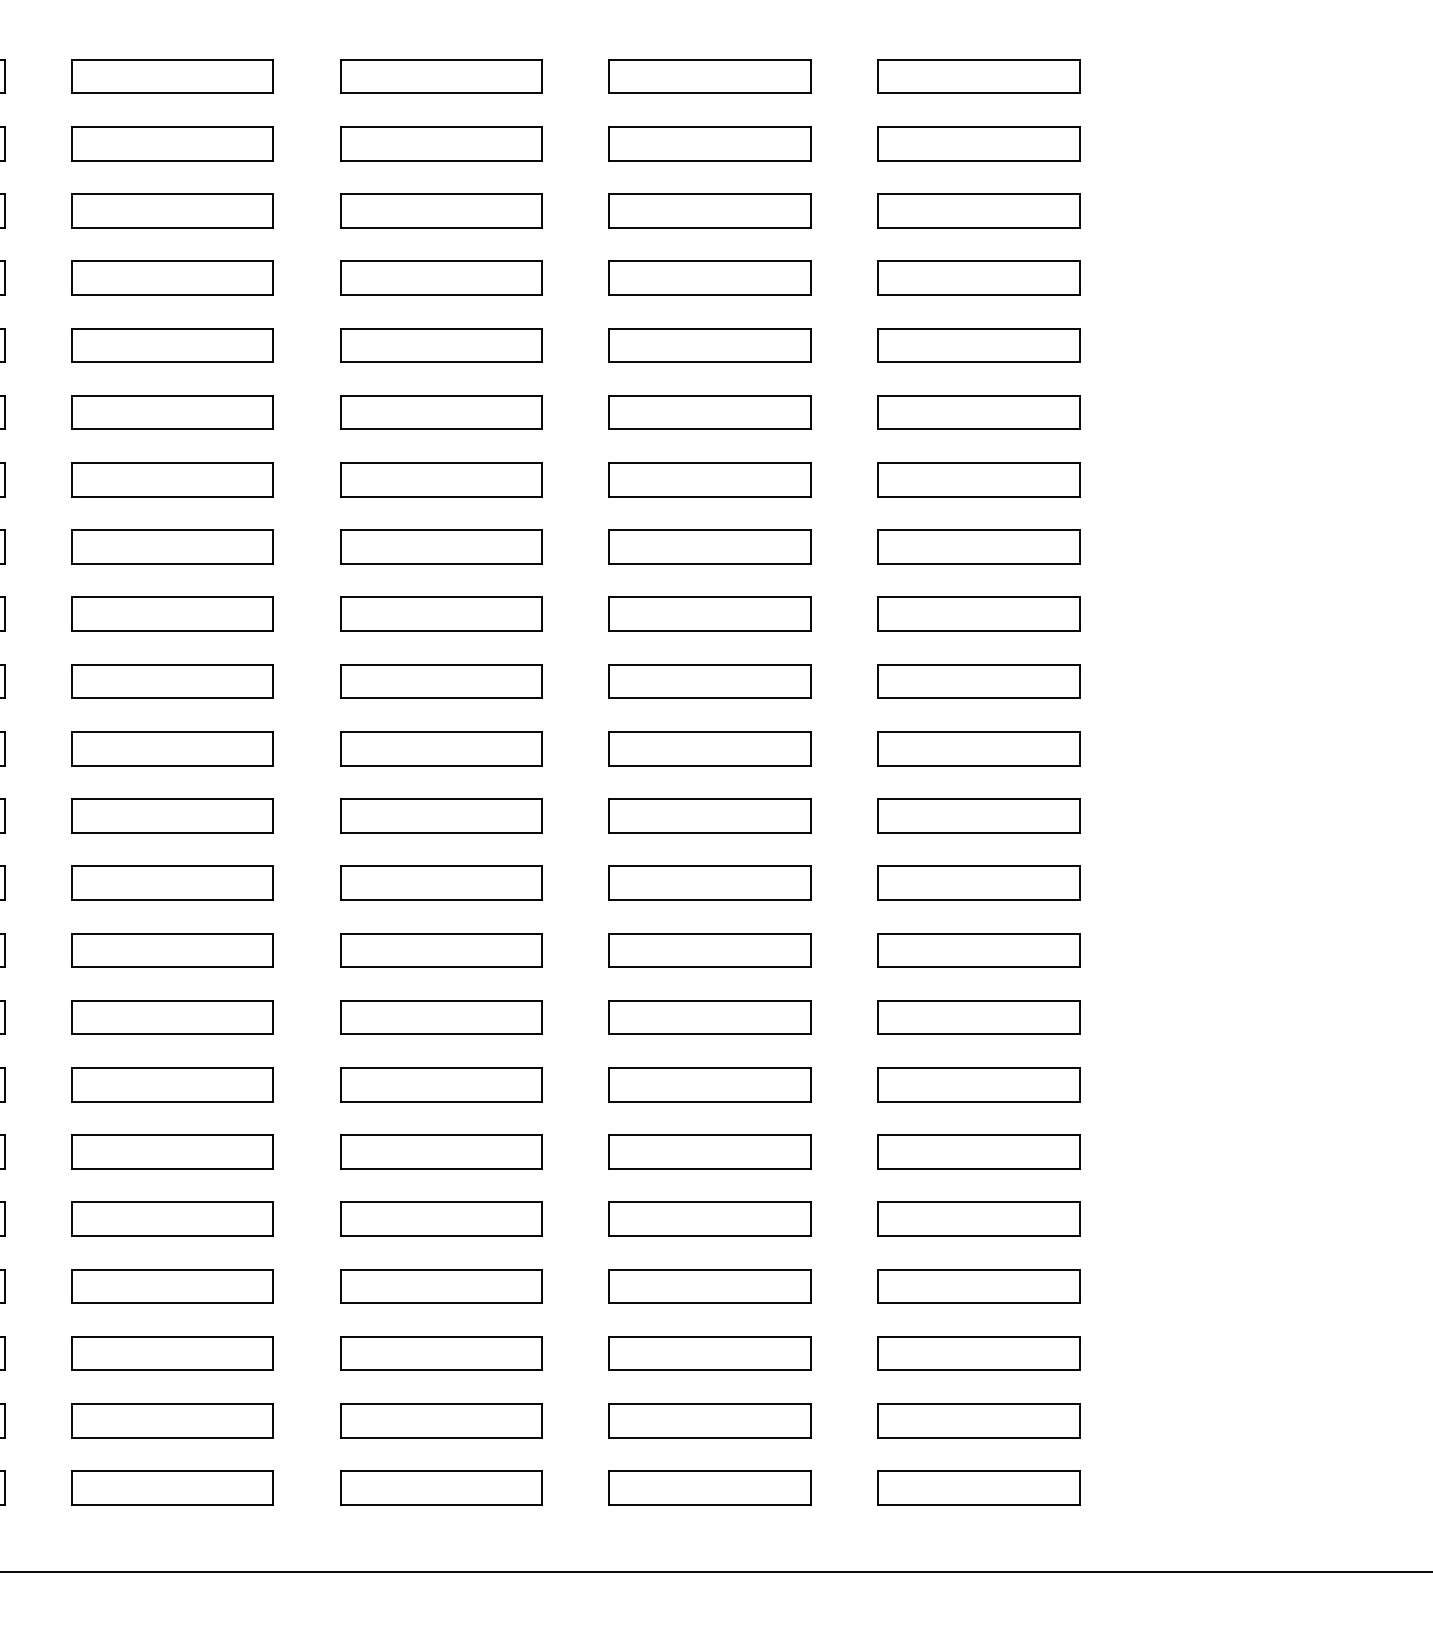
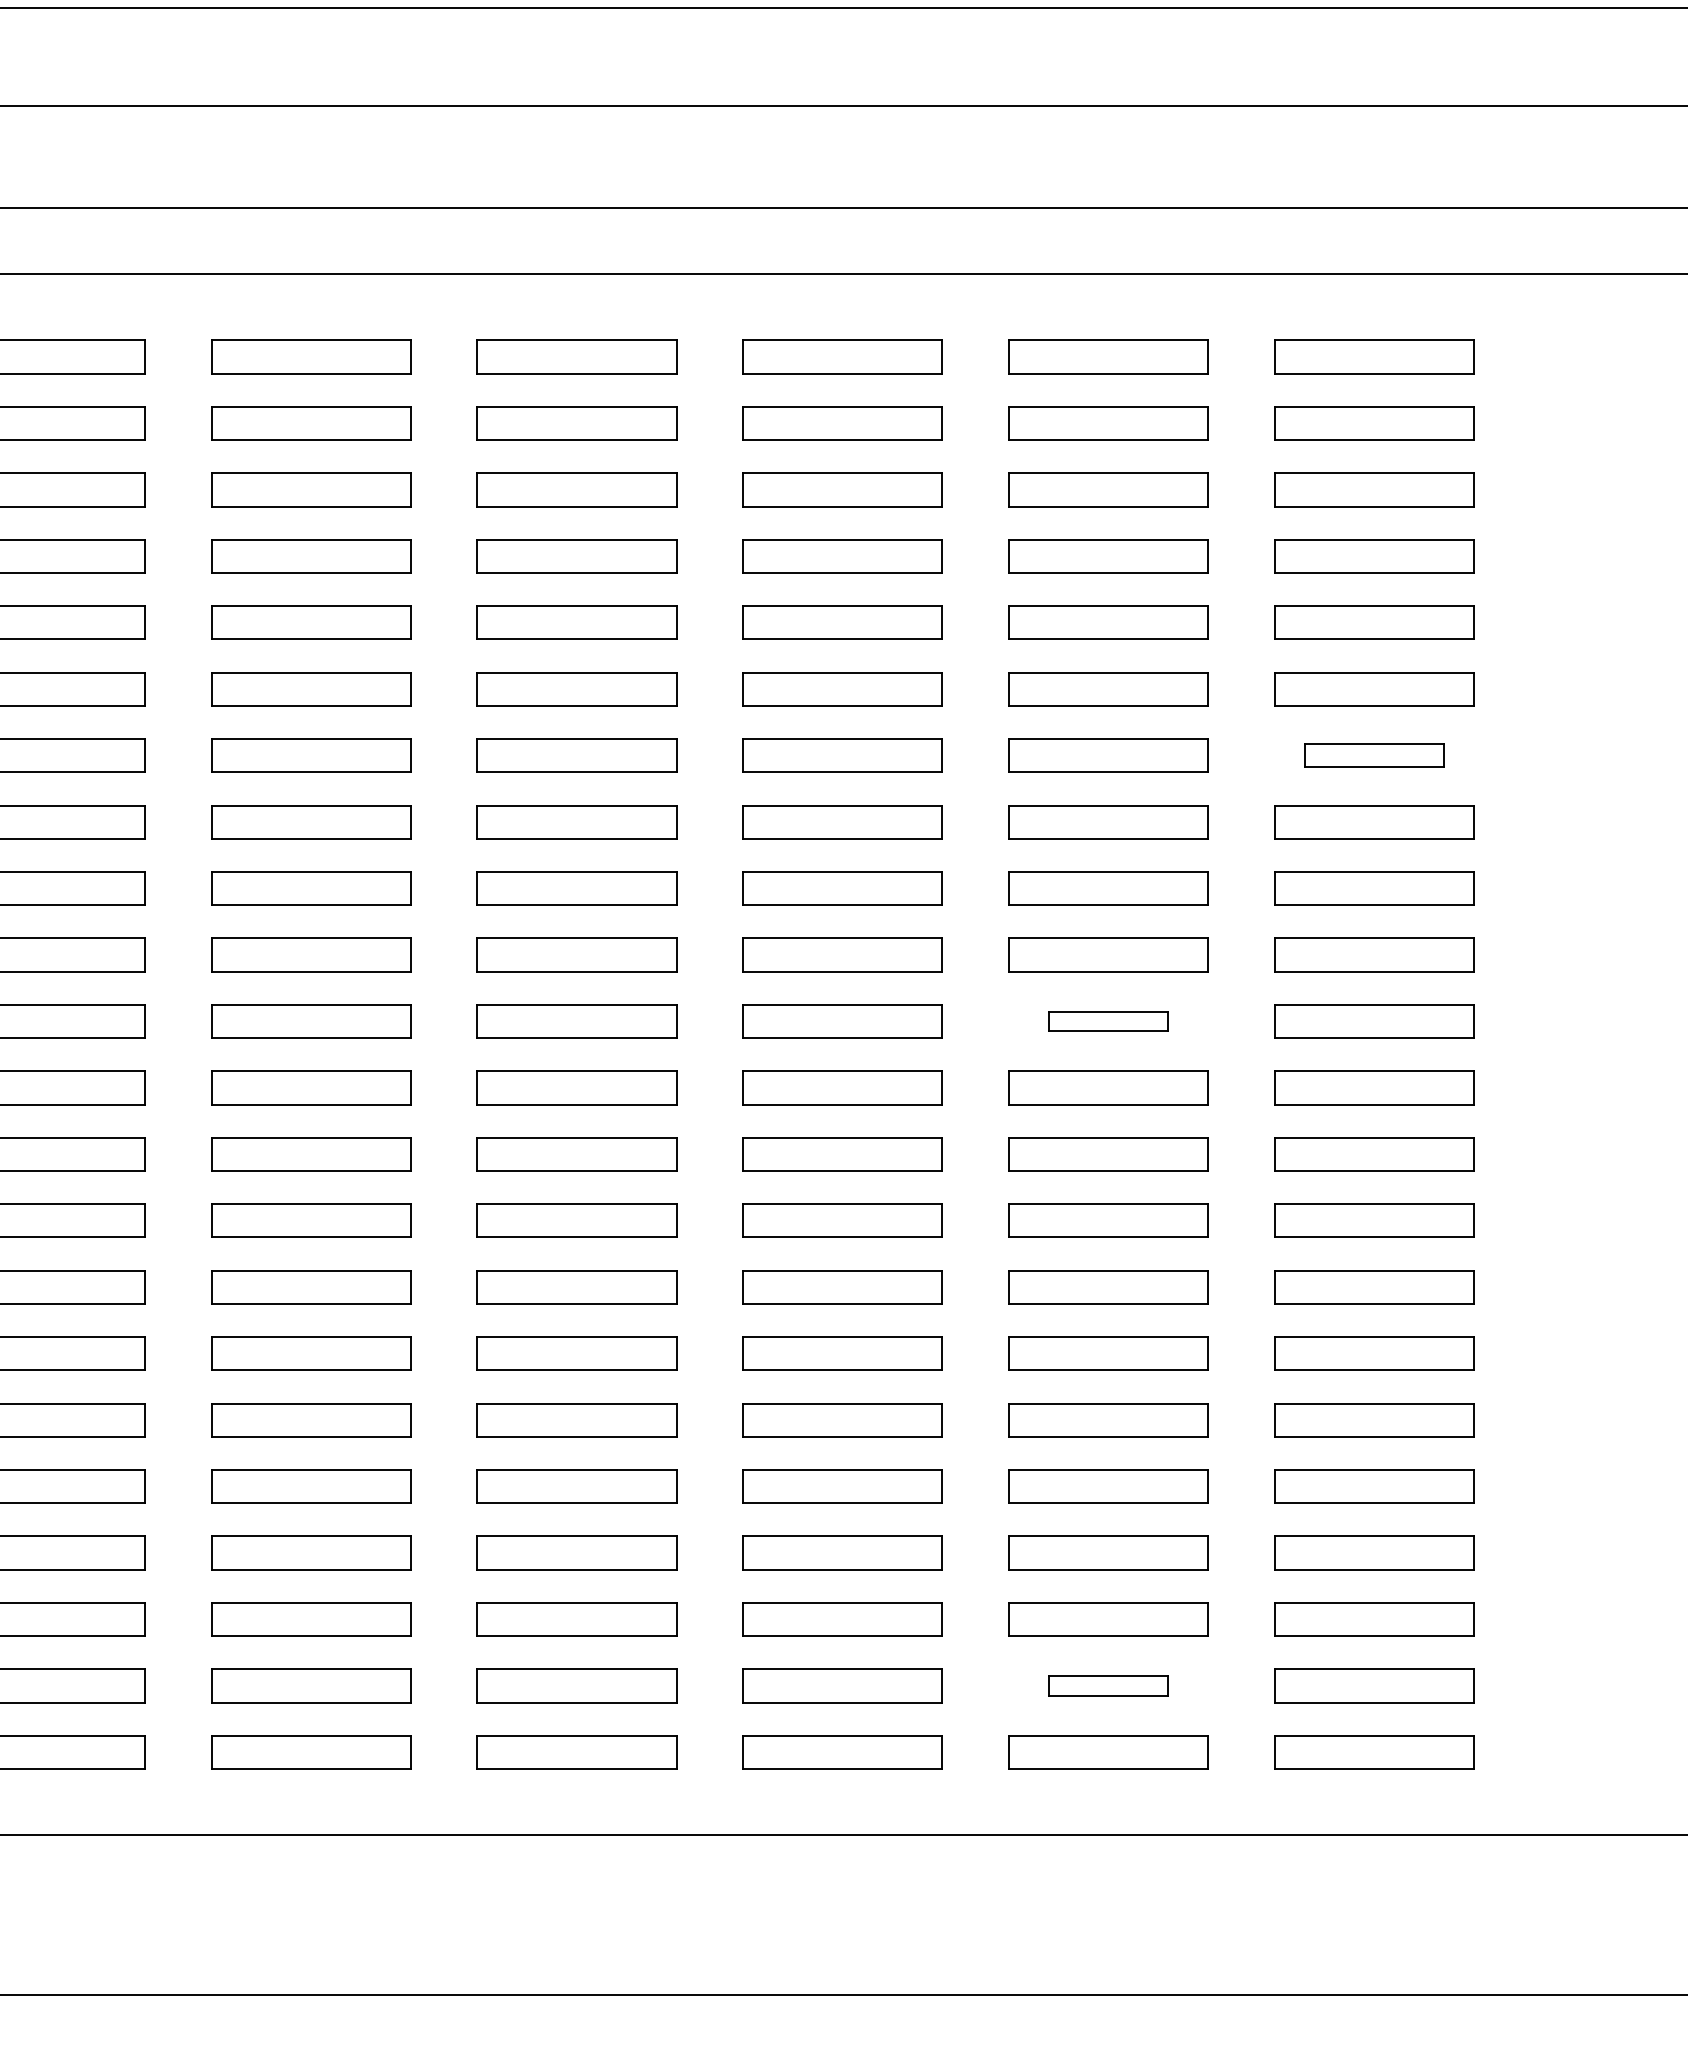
part: (979, 479) -> (1374, 755), size x0.7
part: (710, 748) -> (1108, 1021), size x0.6
part: (710, 1420) -> (1108, 1685), size x0.6

